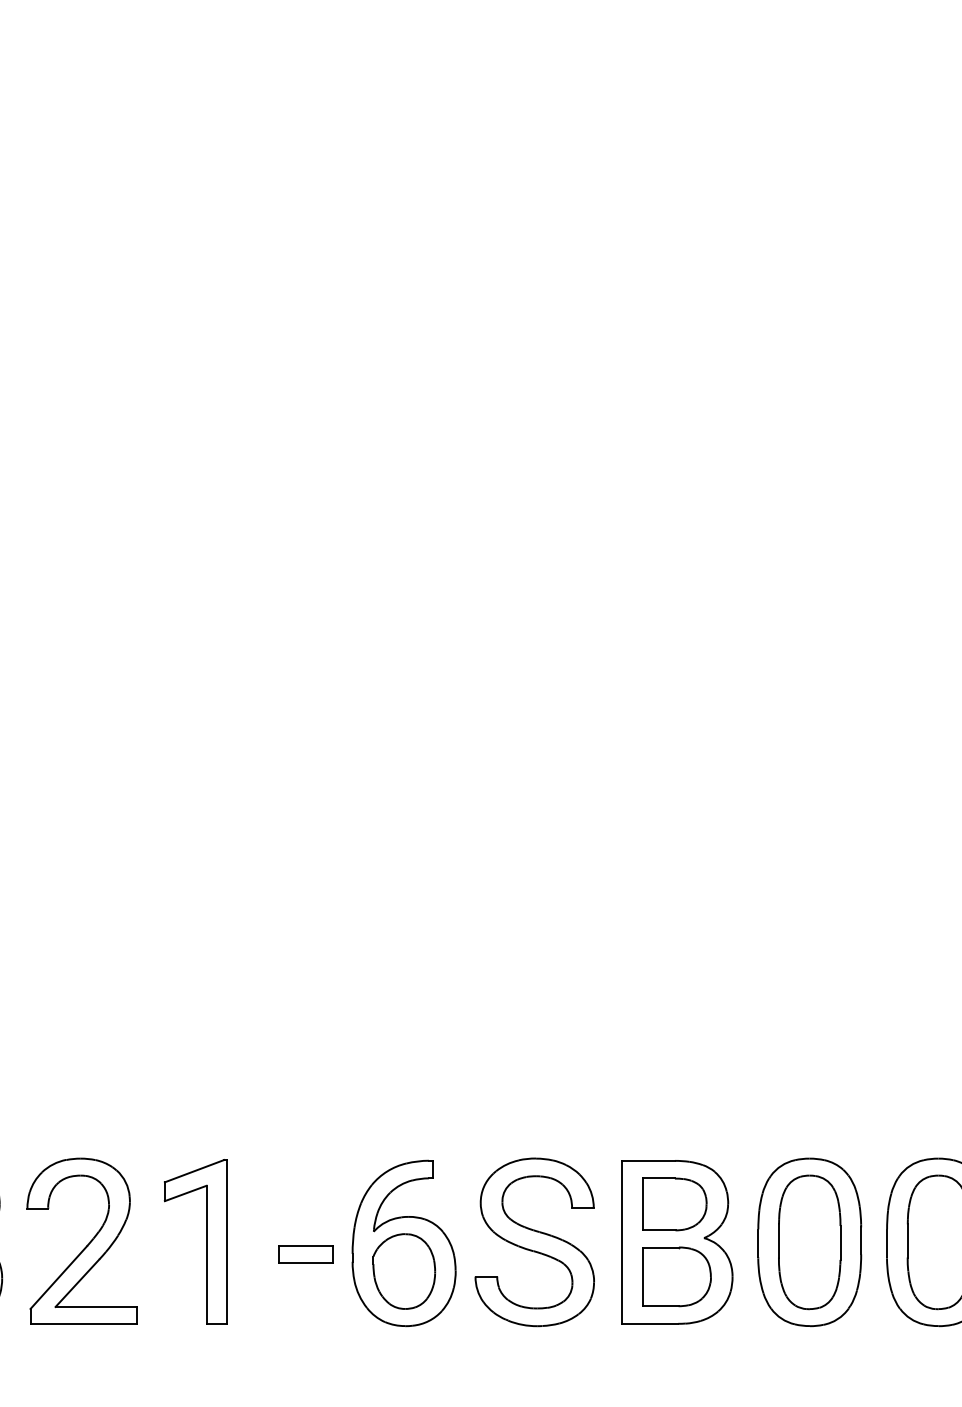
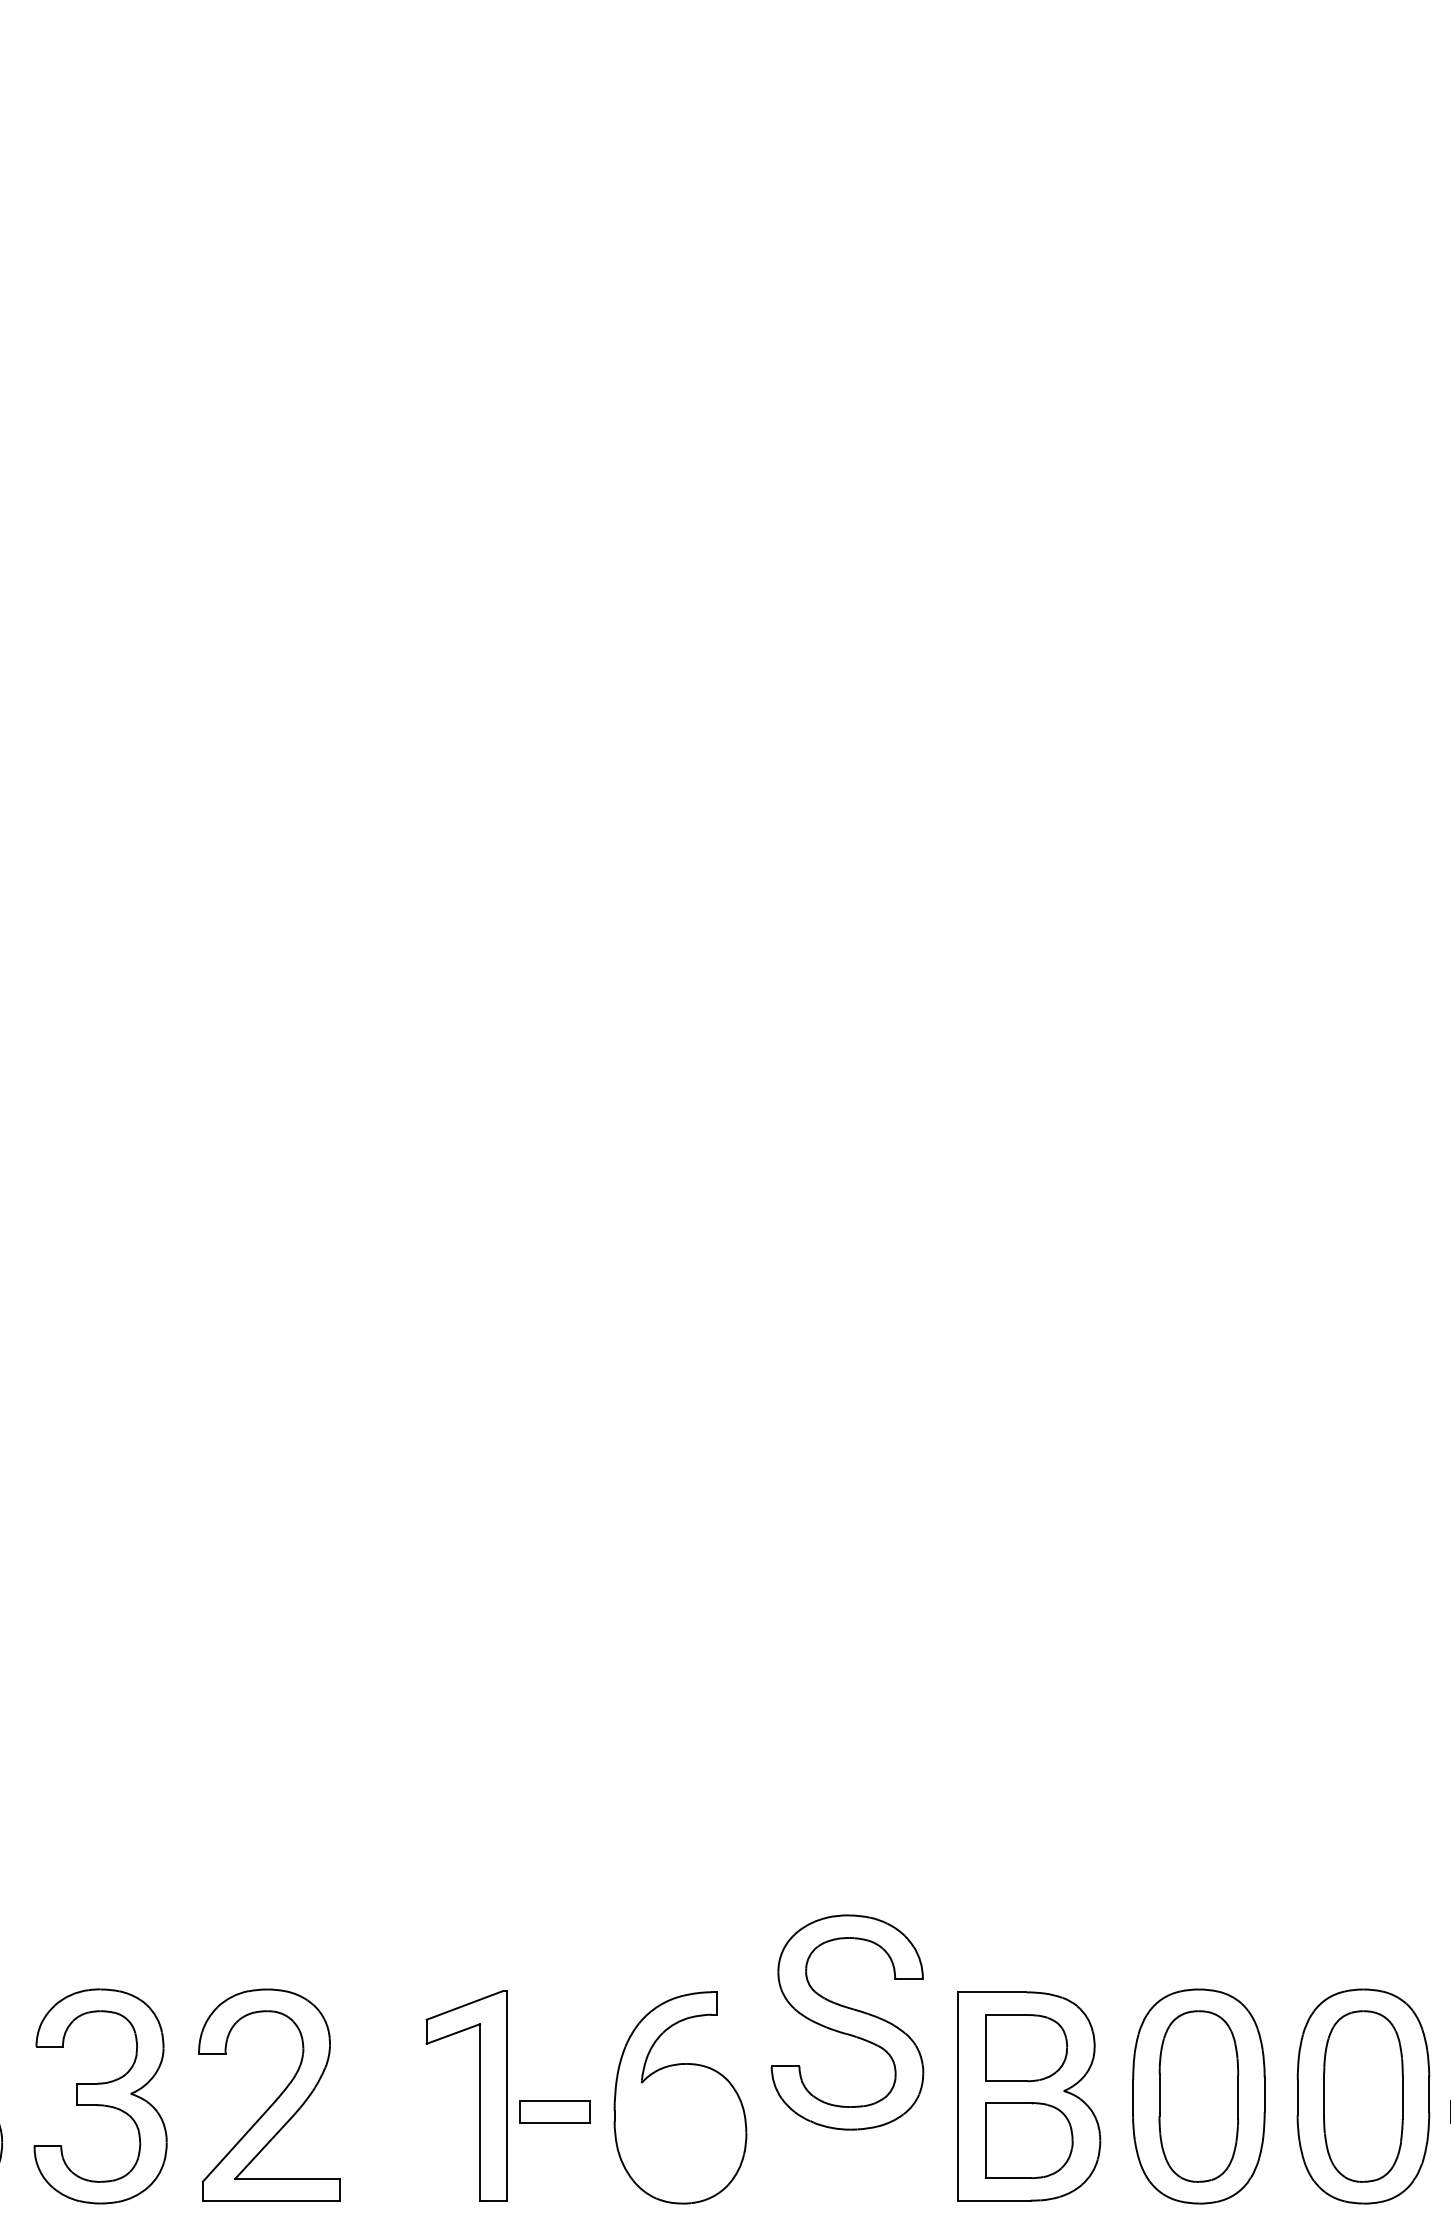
part: (206, 1241) -> (479, 2095), moved
part: (534, 1242) -> (847, 2022), moved
part: (404, 1271) -> (680, 2133), removed

